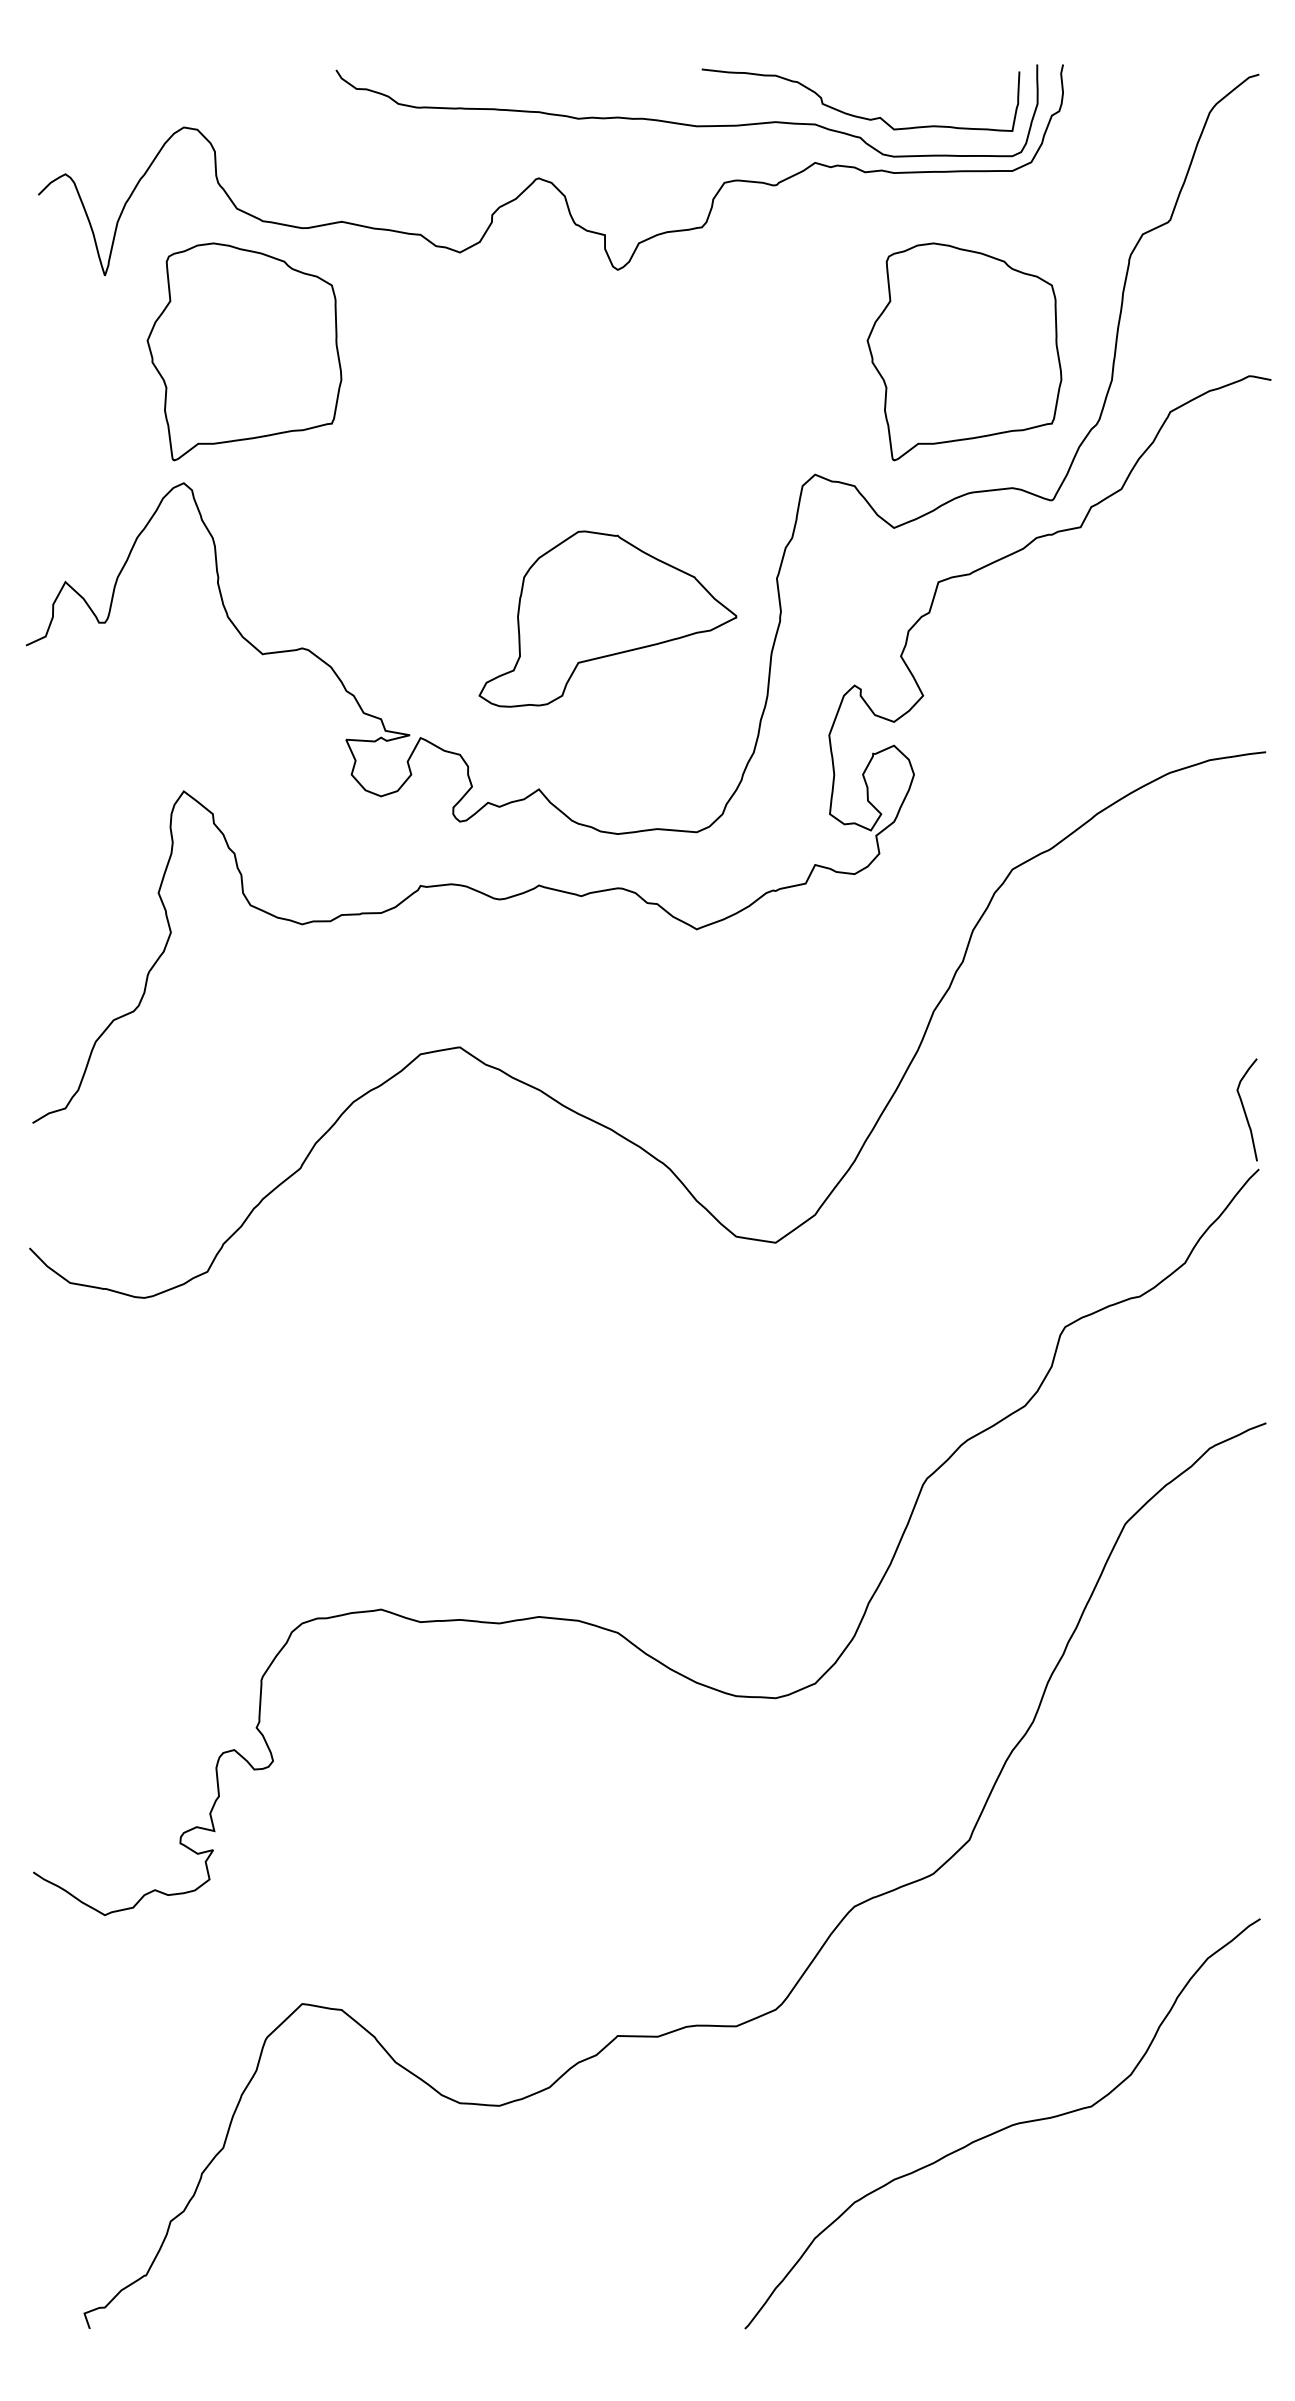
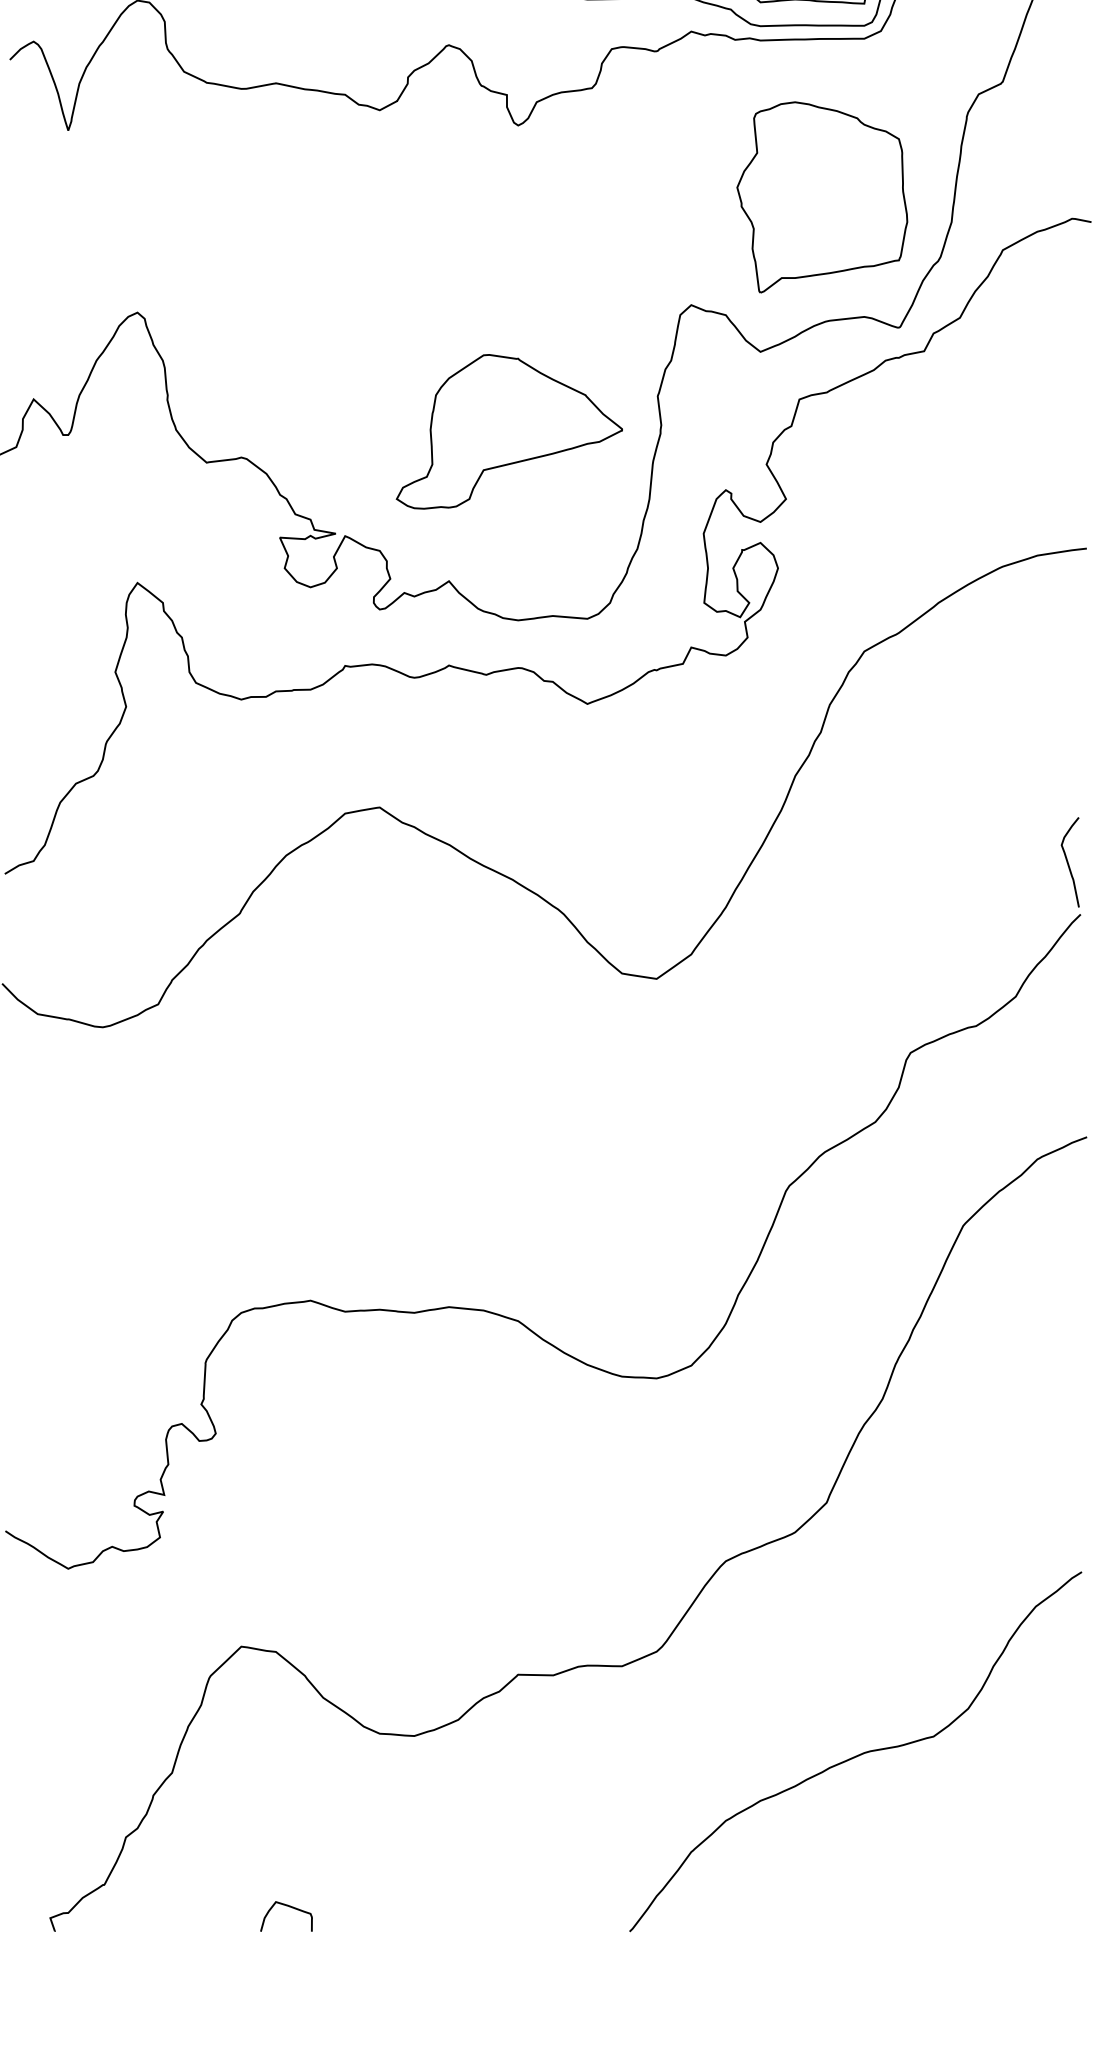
part: (244, 351) -> (190, 197), removed
curve: (357, 2301) -> (289, 1907), added

